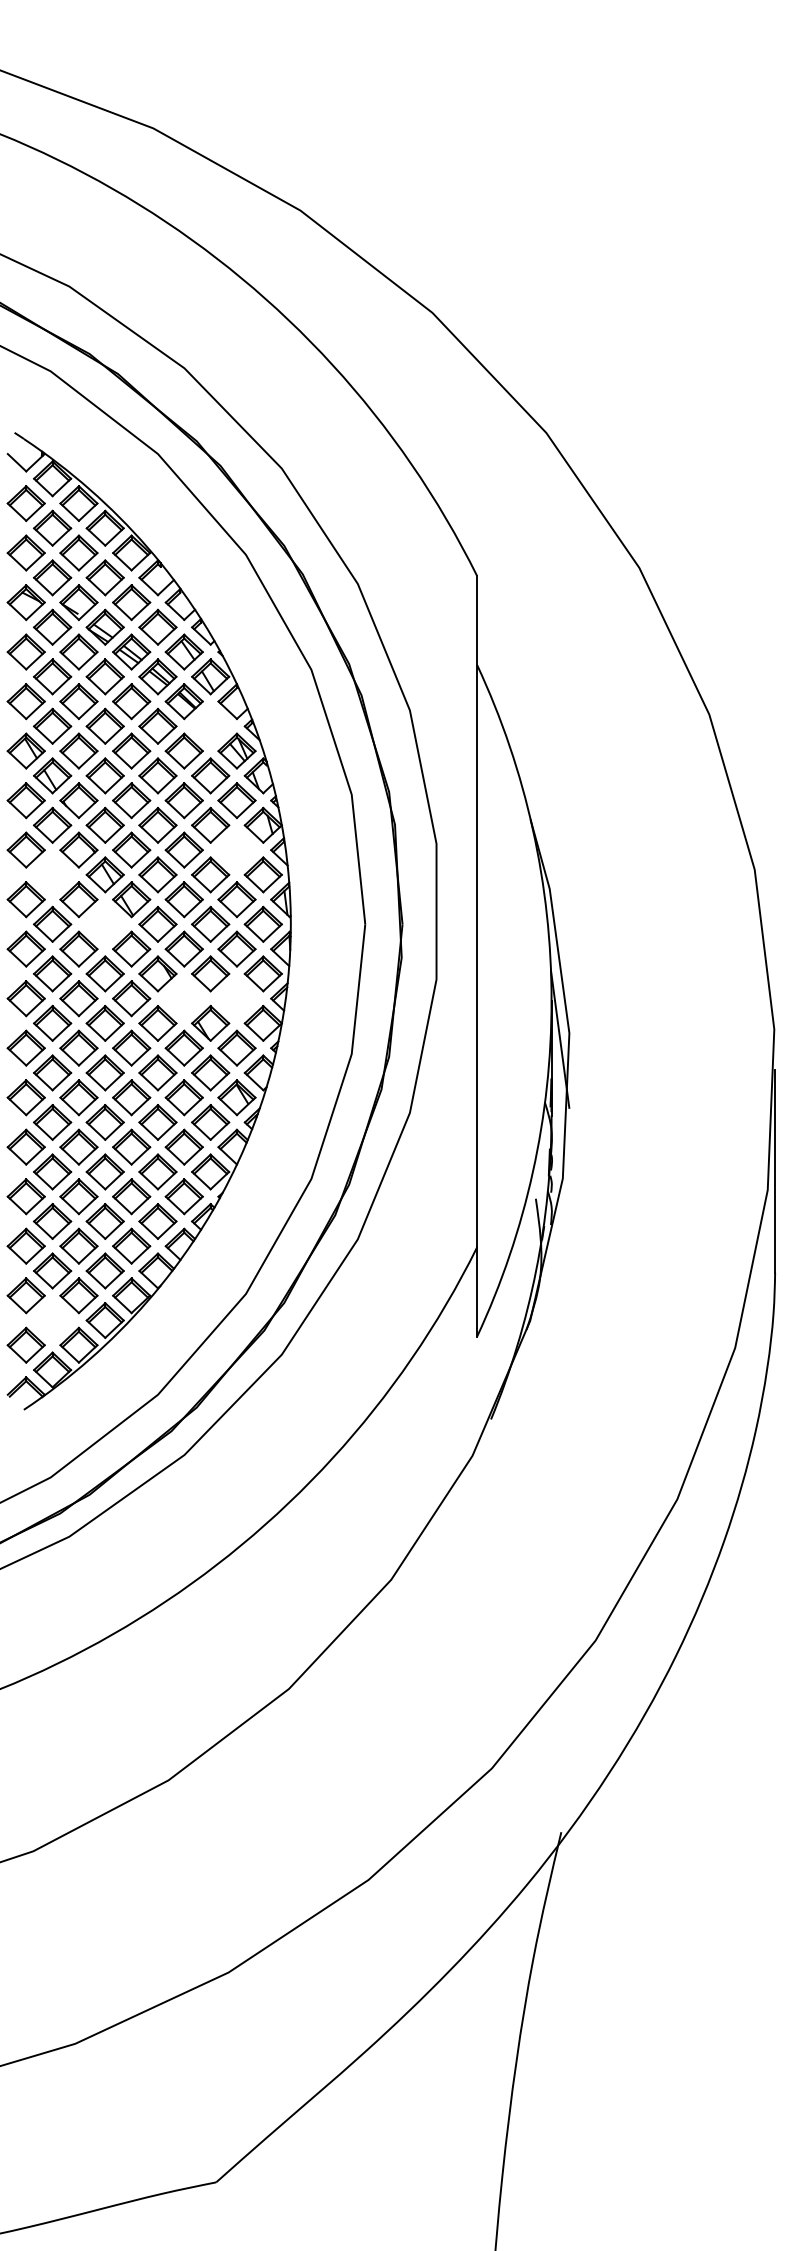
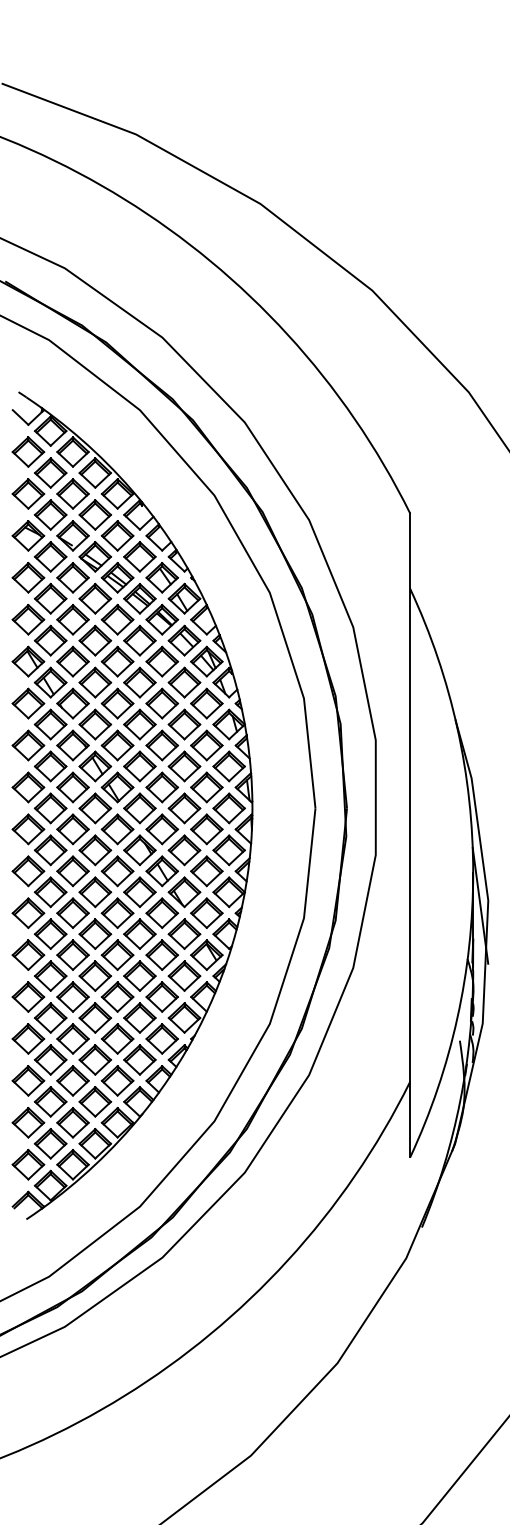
part: (210, 725) -> (184, 639), added
part: (236, 849) -> (206, 744), added
part: (52, 874) -> (50, 766), added
part: (104, 923) -> (94, 807), added
part: (183, 998) -> (161, 871), added
part: (236, 998) -> (206, 871), added
part: (52, 1320) -> (50, 1143), added

